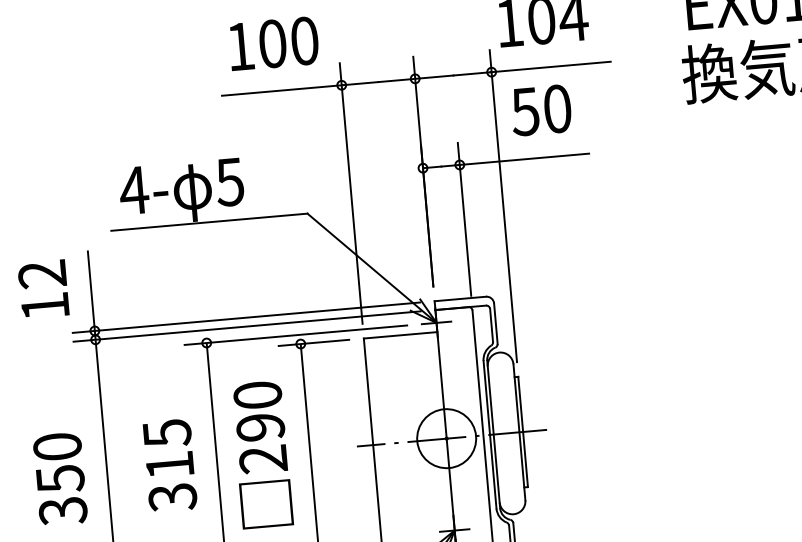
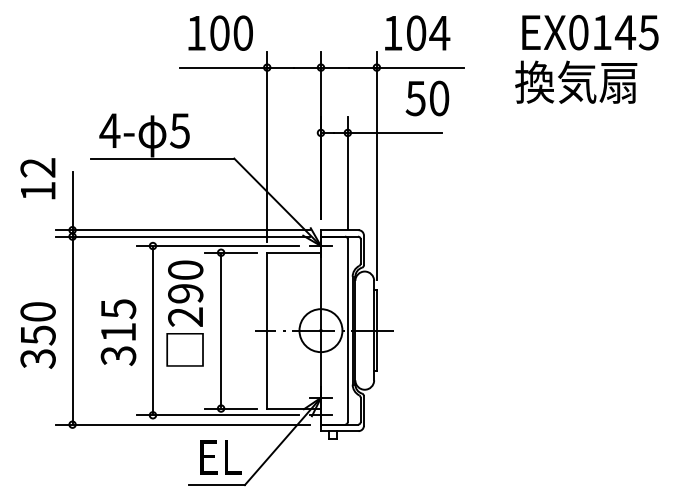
text: (541, 110) -> (427, 98), moved
text: (42, 289) -> (37, 178), moved
text: (261, 454) -> (184, 313), moved

